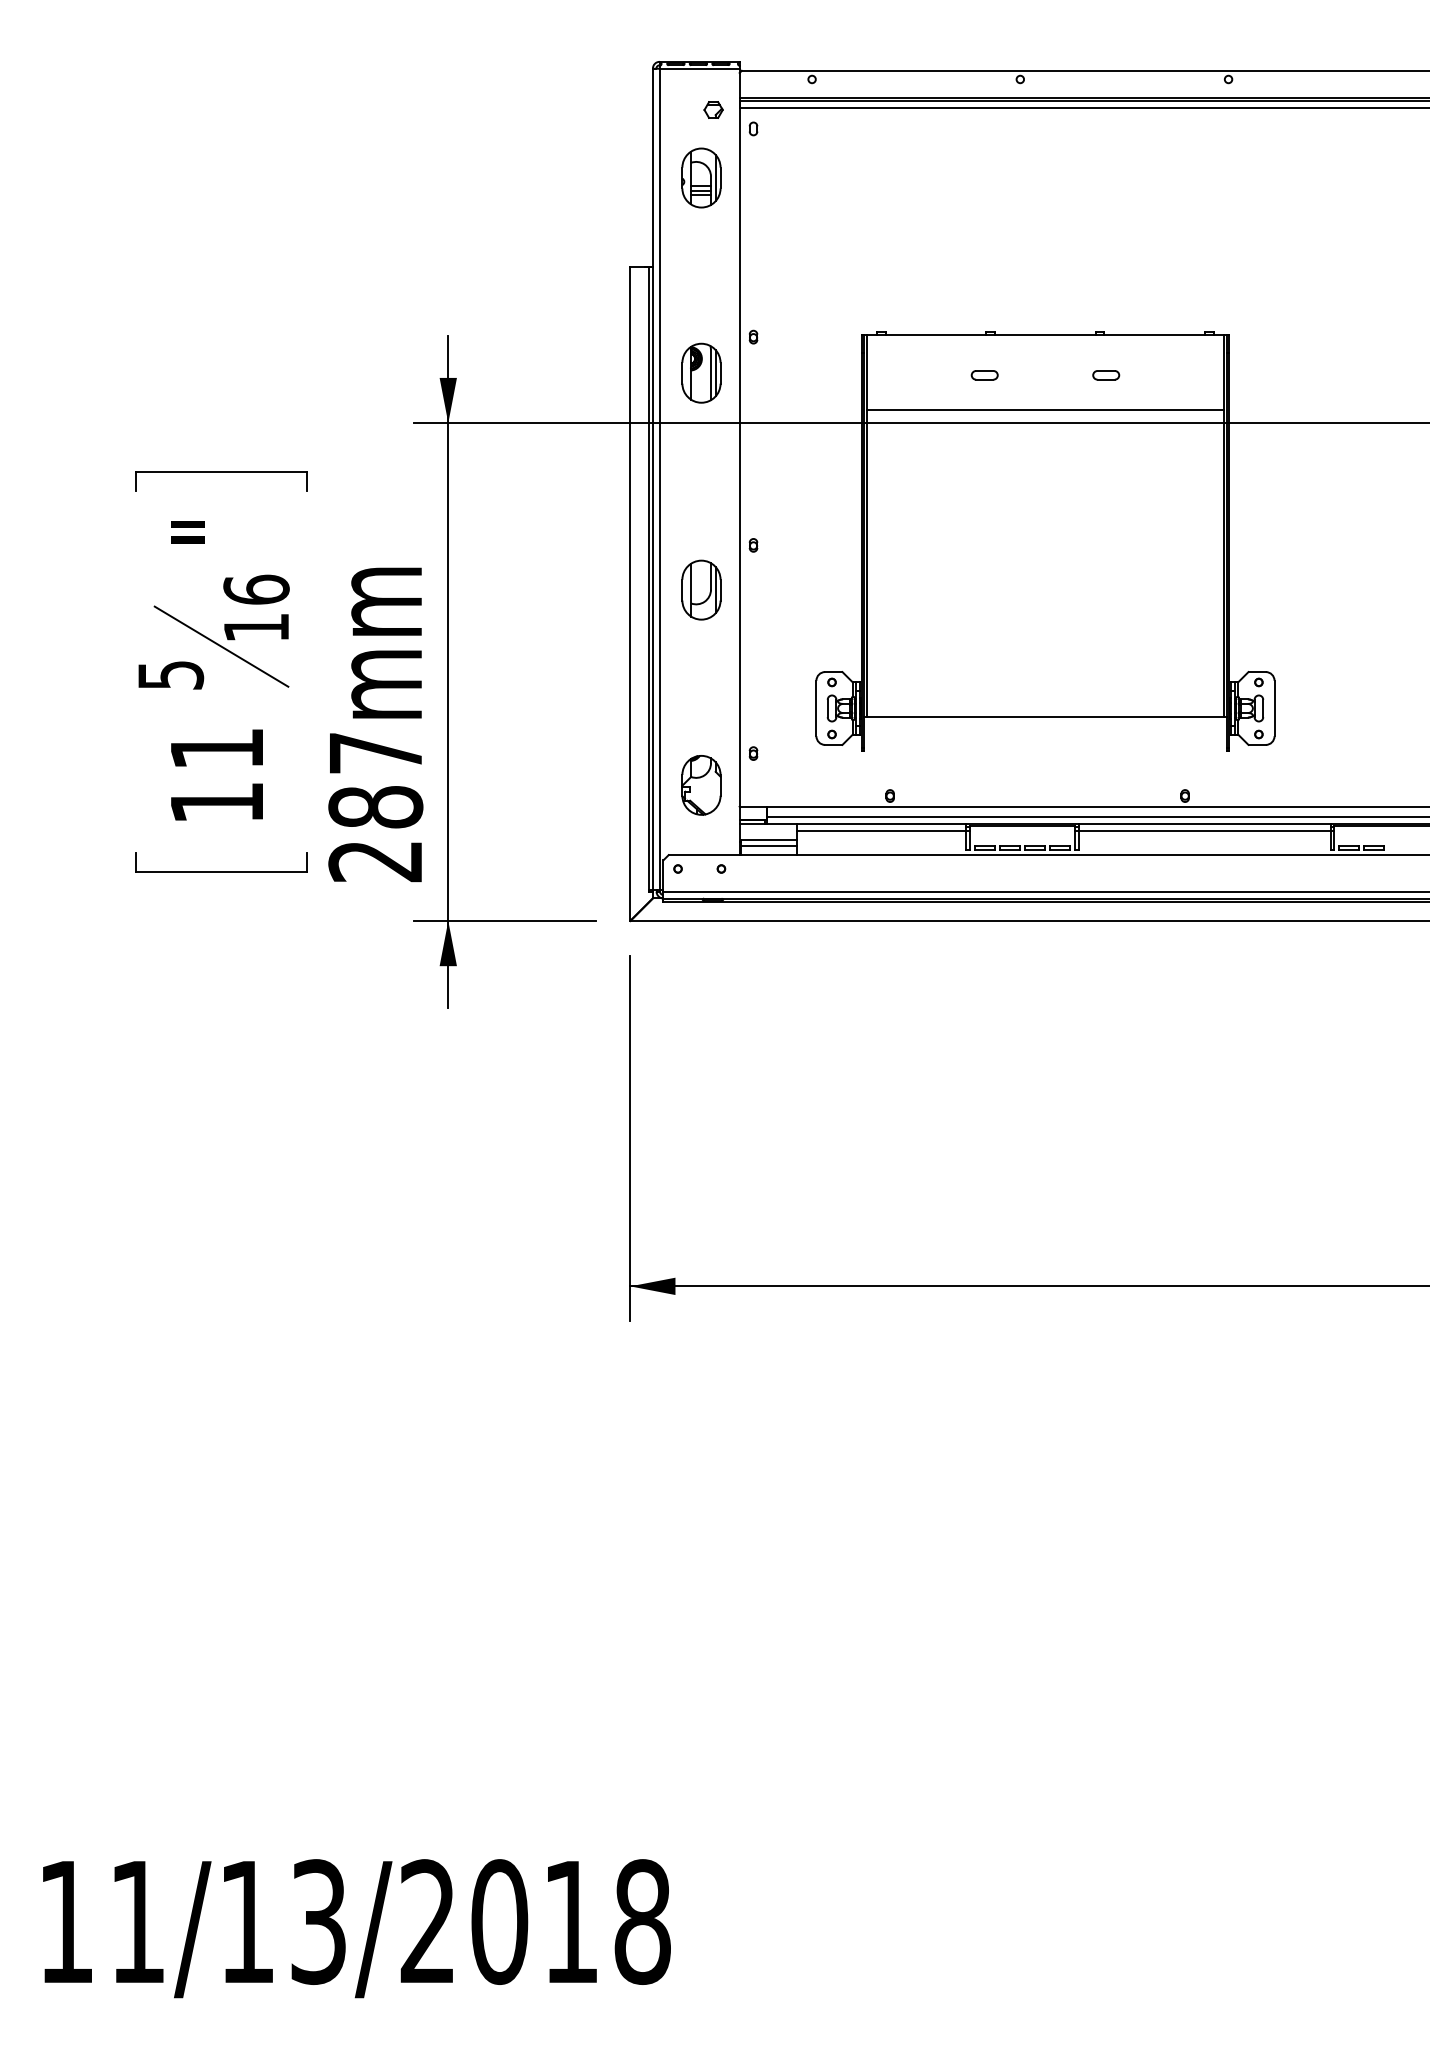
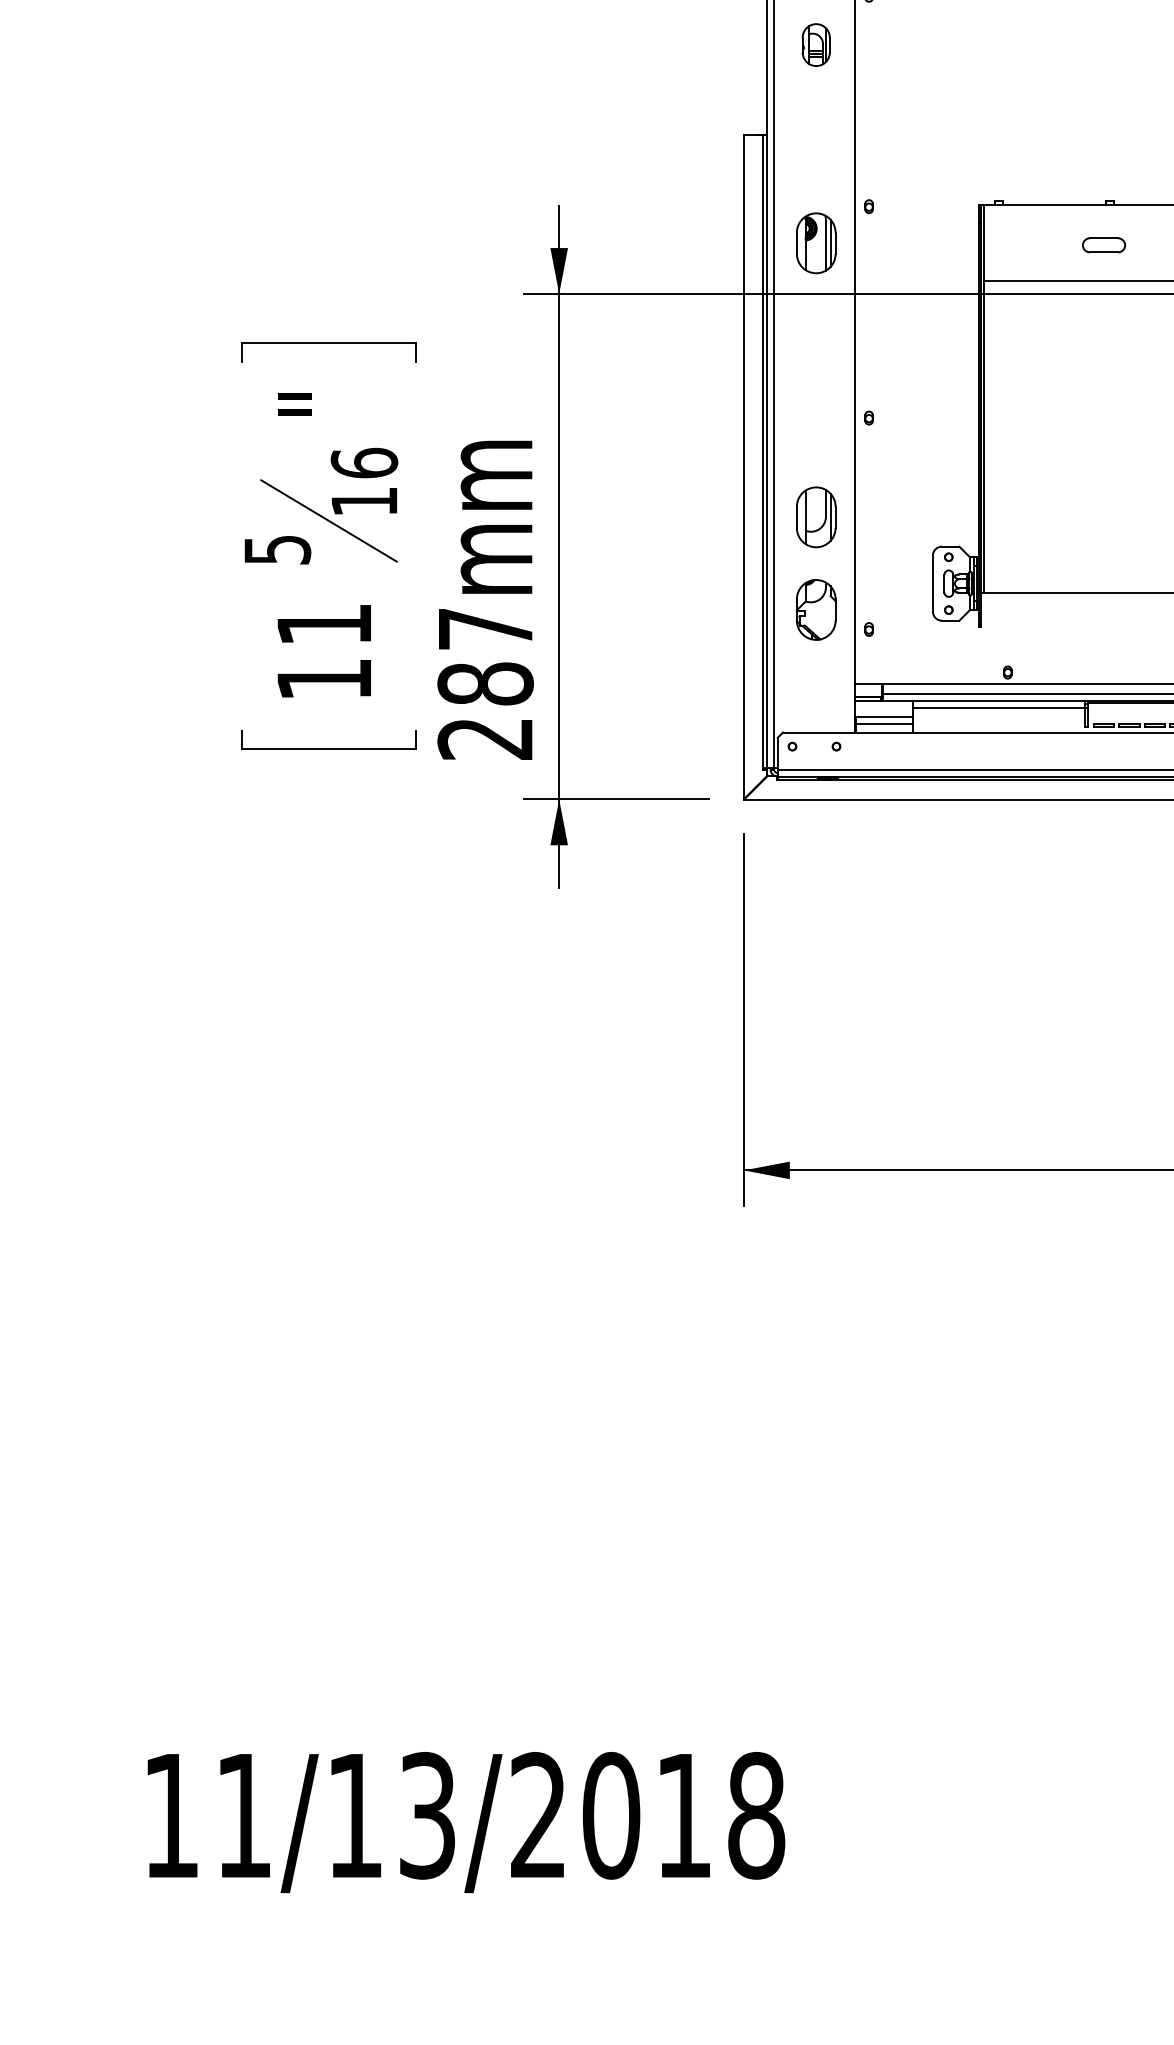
part: (701, 177) -> (816, 44), size x0.7
part: (984, 375) -> (1103, 245), size x1.6
part: (701, 589) -> (816, 516), moved
part: (701, 785) -> (816, 610), moved

